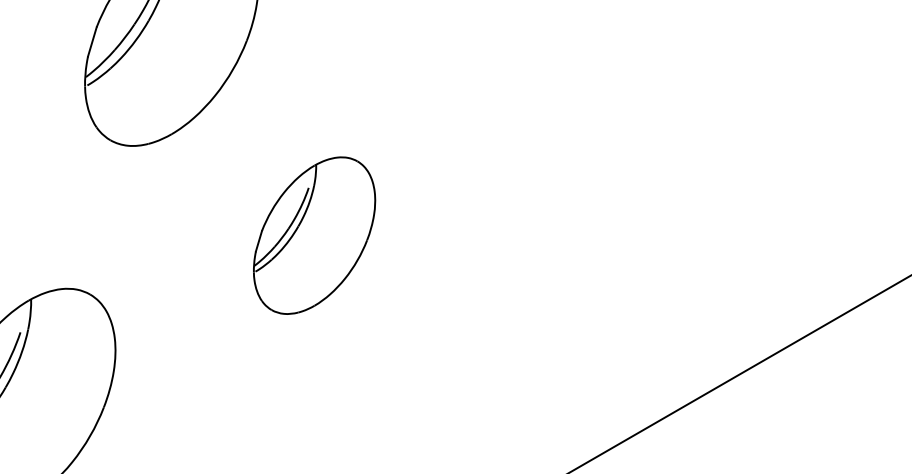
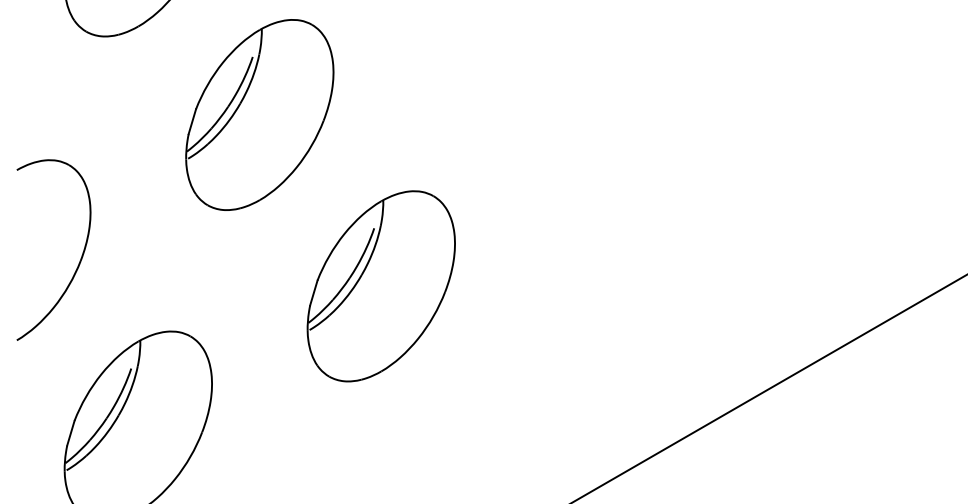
part: (313, 235) -> (380, 286), size x1.43

